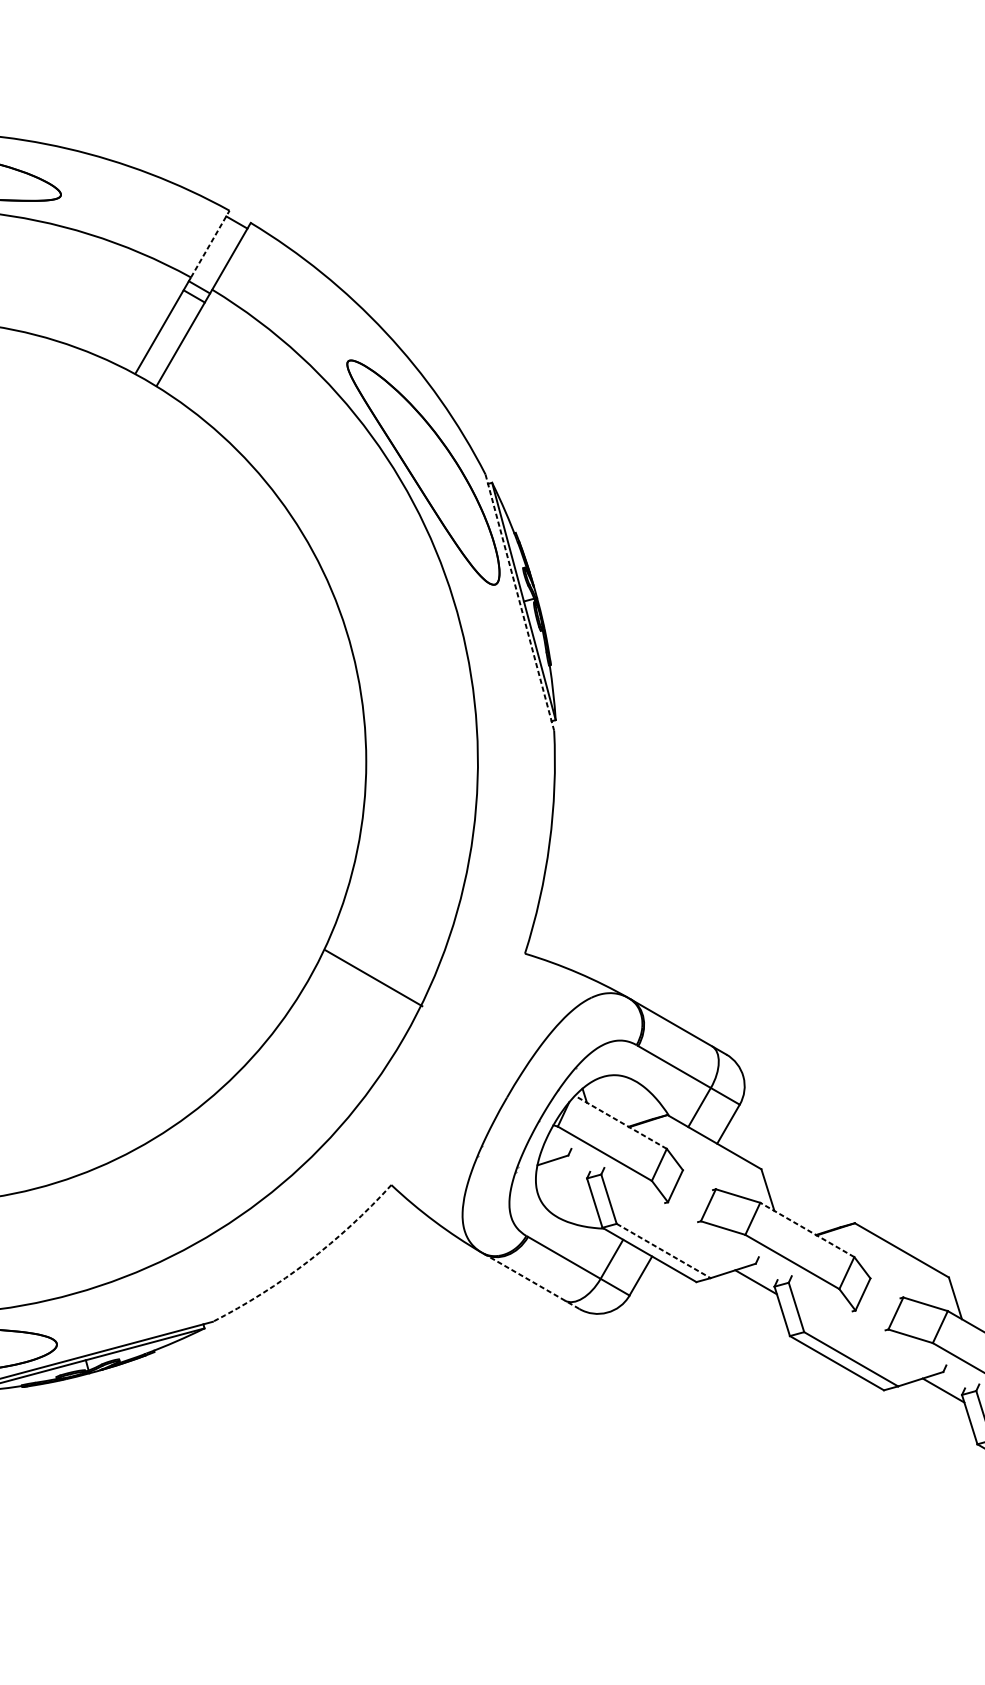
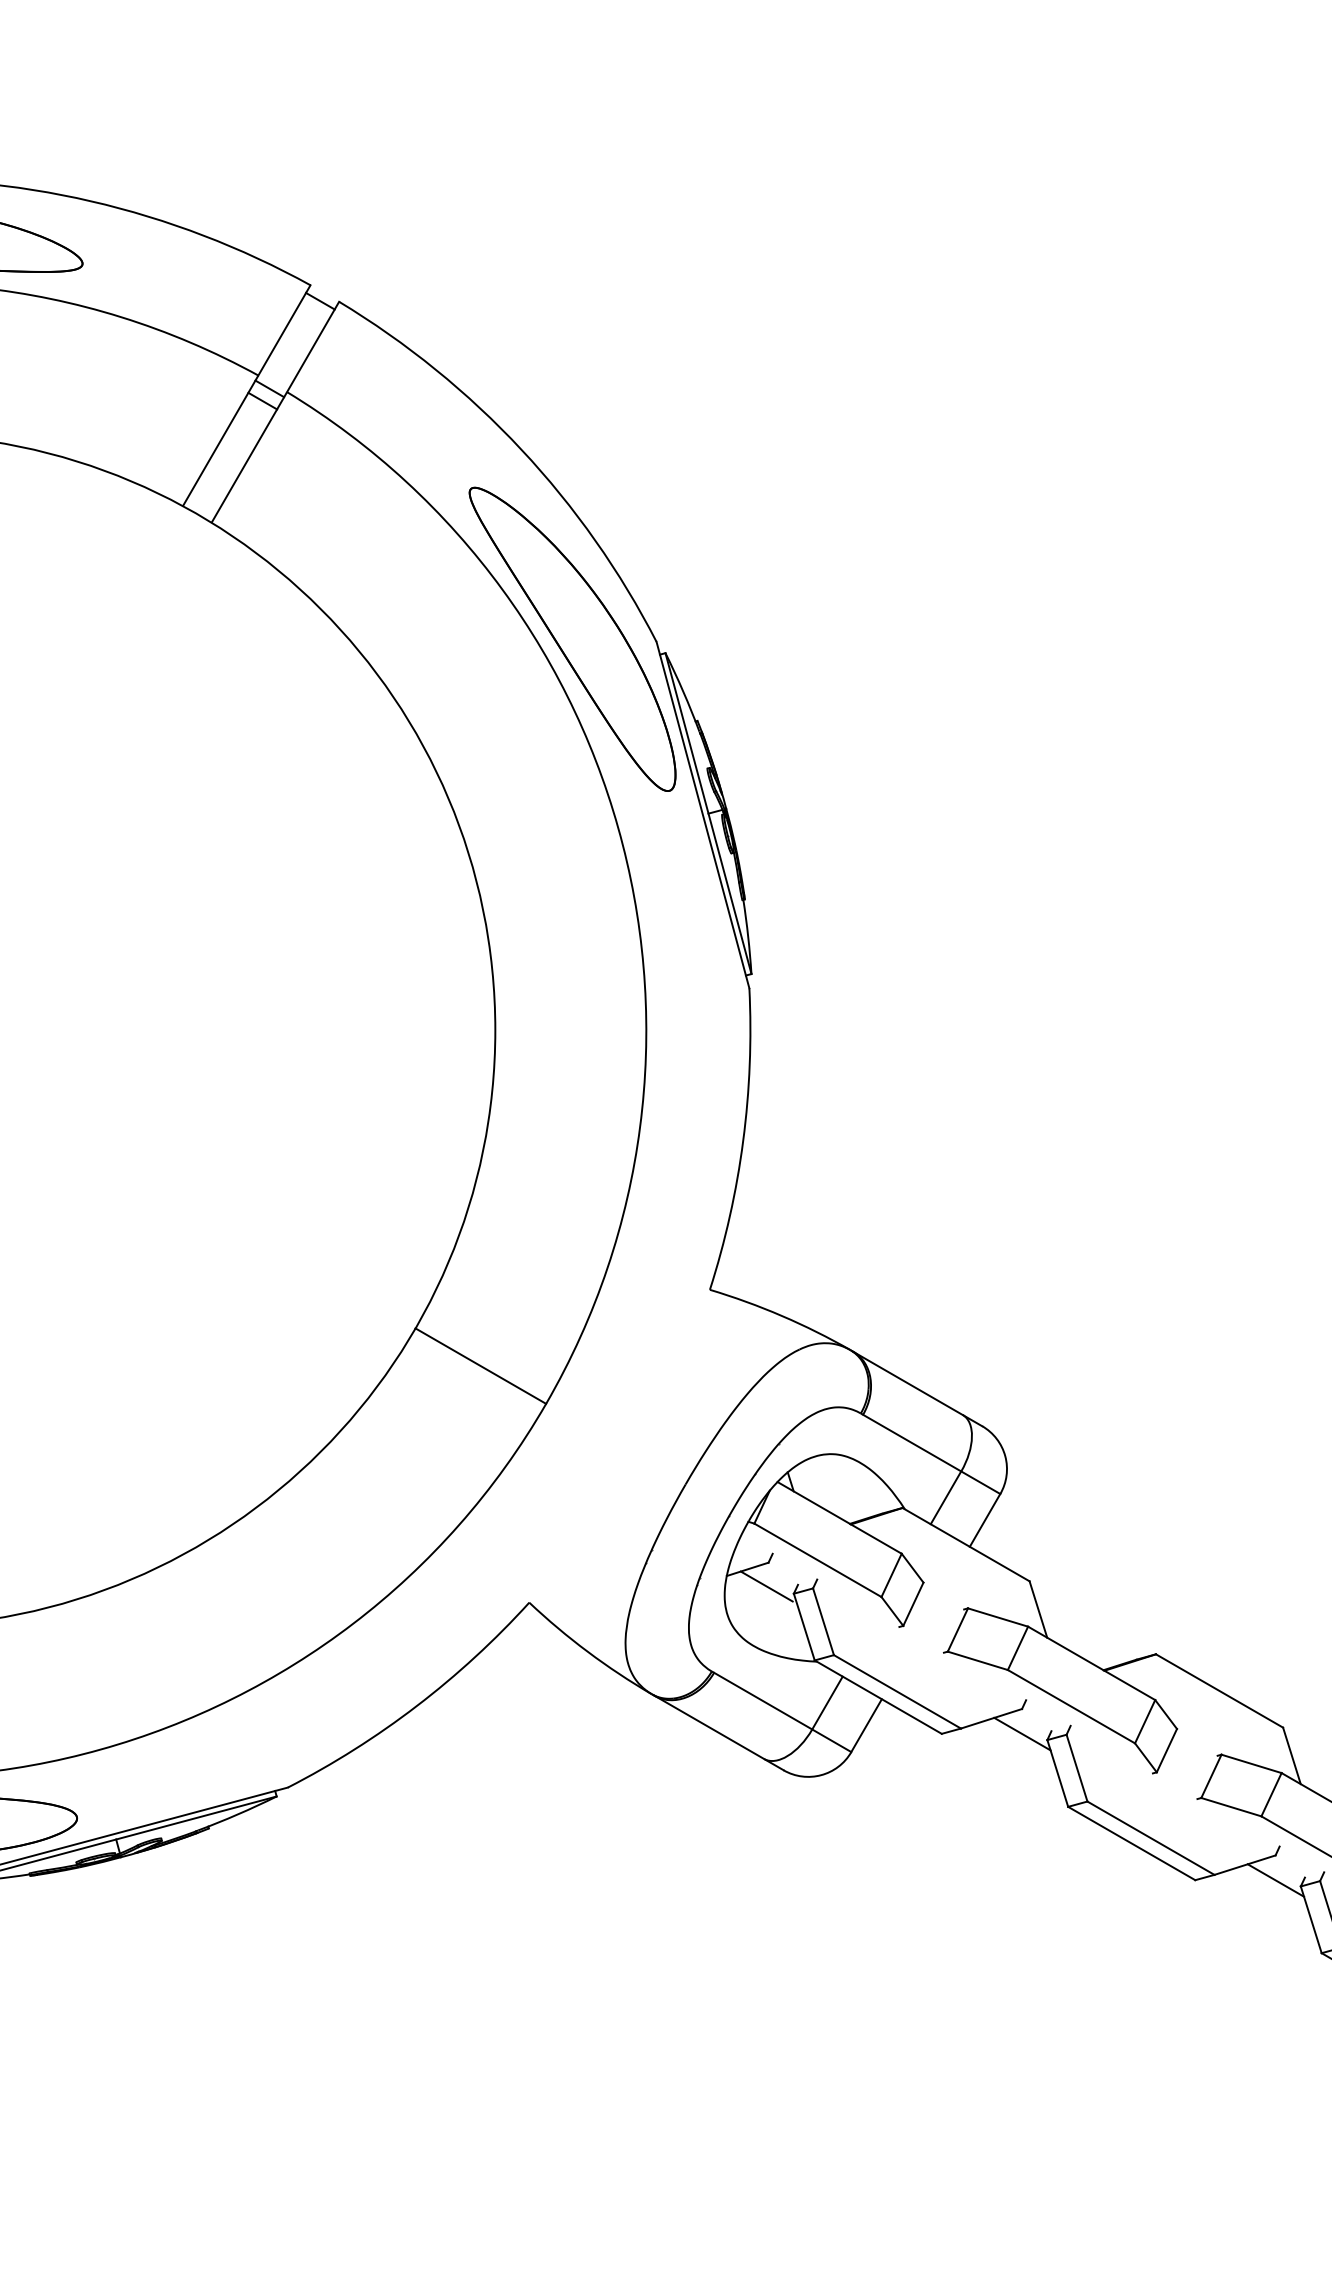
line: (210, 243) -> (284, 329), dashed -> solid
line: (520, 602) -> (703, 815), dashed -> solid
line: (373, 977) -> (480, 1365), moved
line: (620, 1122) -> (839, 1517), dashed -> solid
line: (566, 1173) -> (766, 1586), added
line: (807, 1230) -> (1091, 1663), dashed -> solid
line: (663, 1251) -> (897, 1692), dashed -> solid
arc: (307, 1261) -> (416, 1705), dashed -> solid
line: (531, 1281) -> (718, 1732), dashed -> solid

